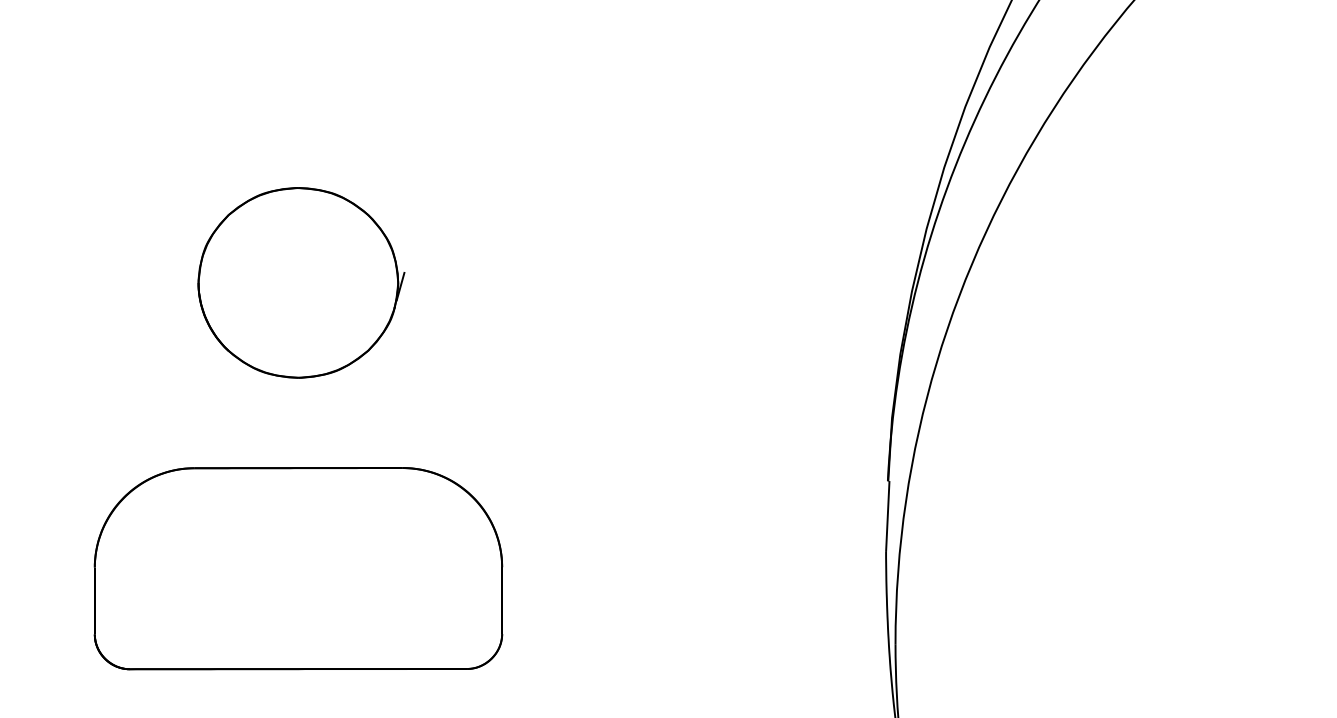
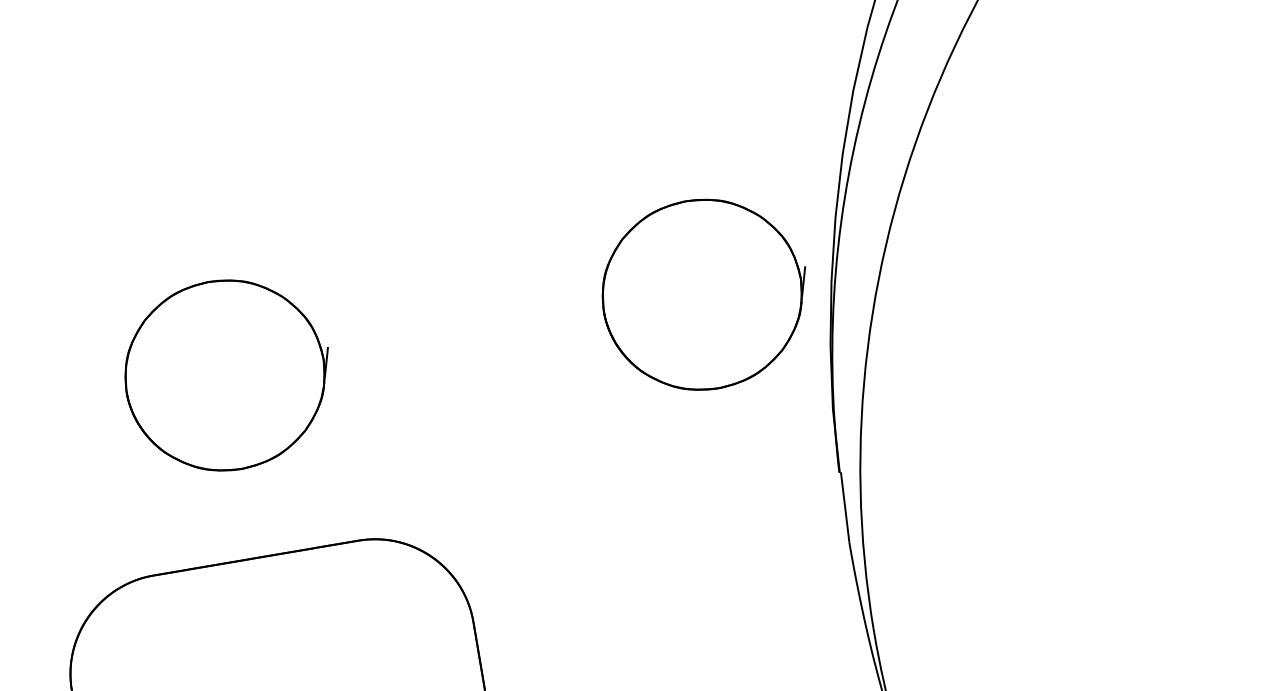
part: (785, 282) -> (705, 293), added

